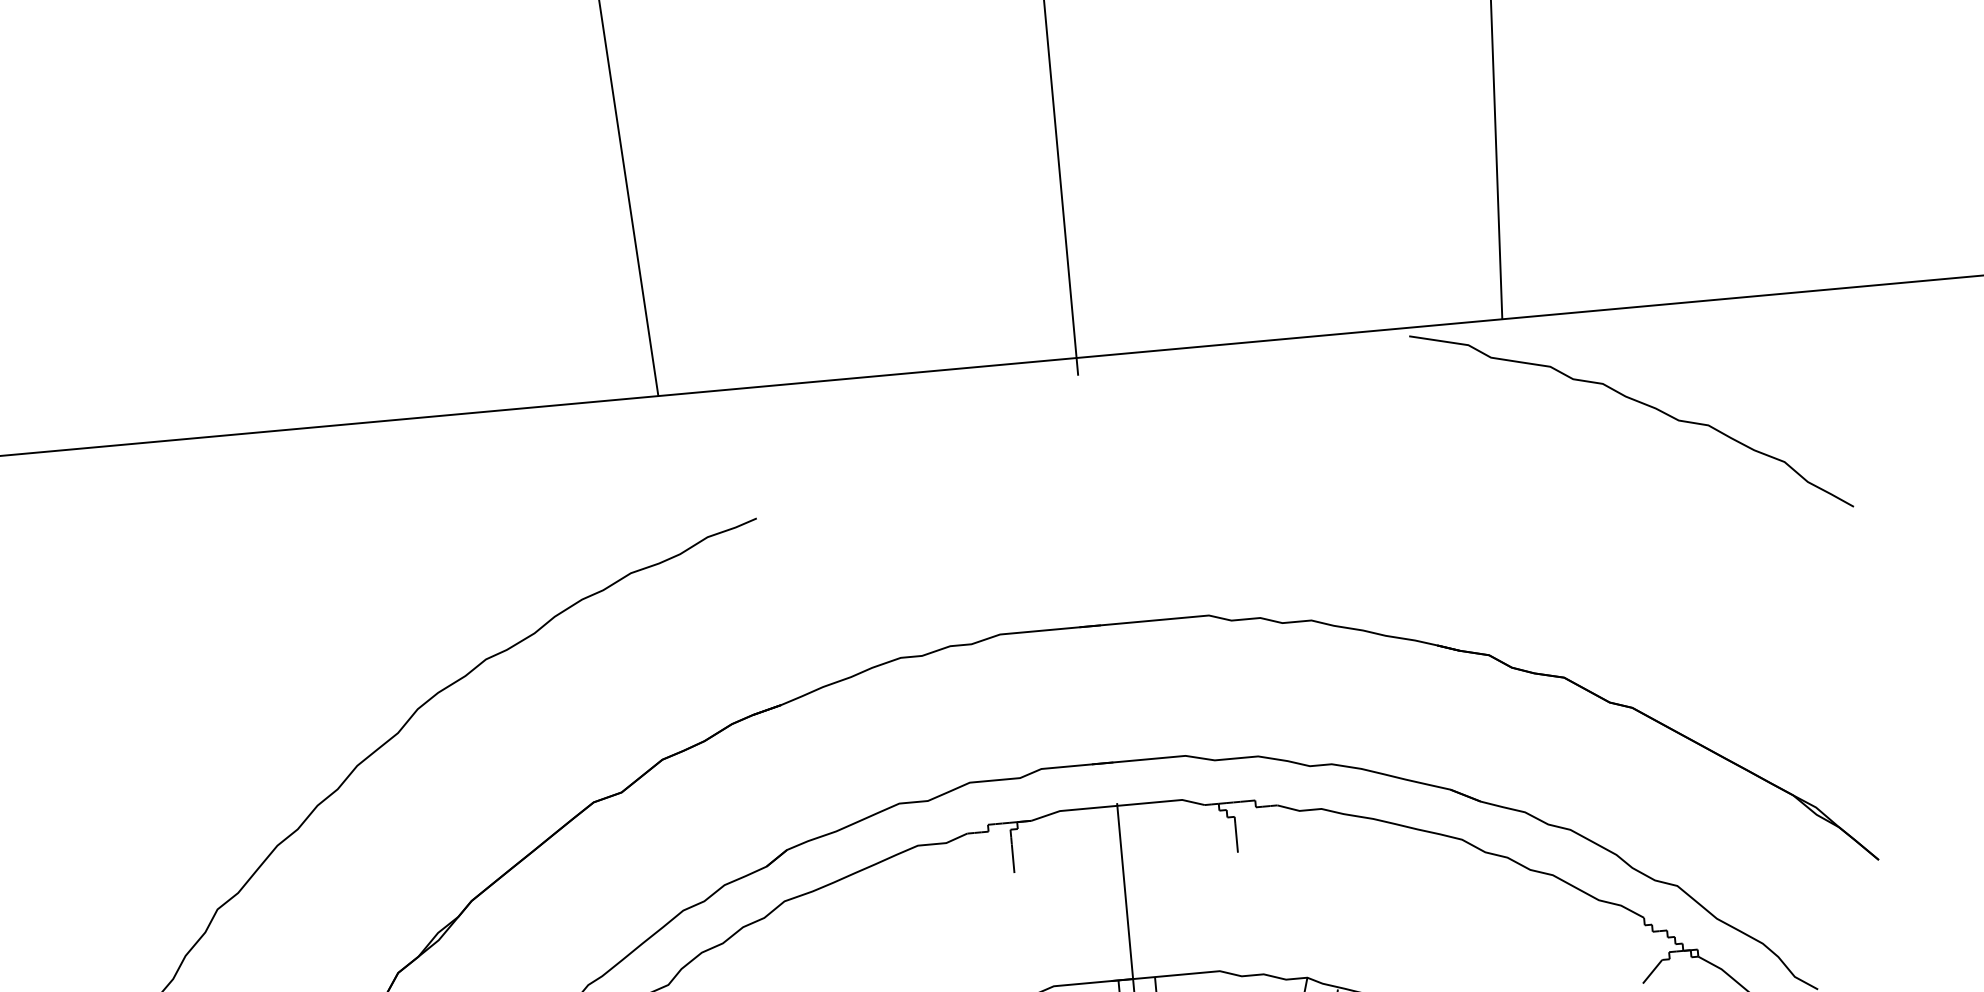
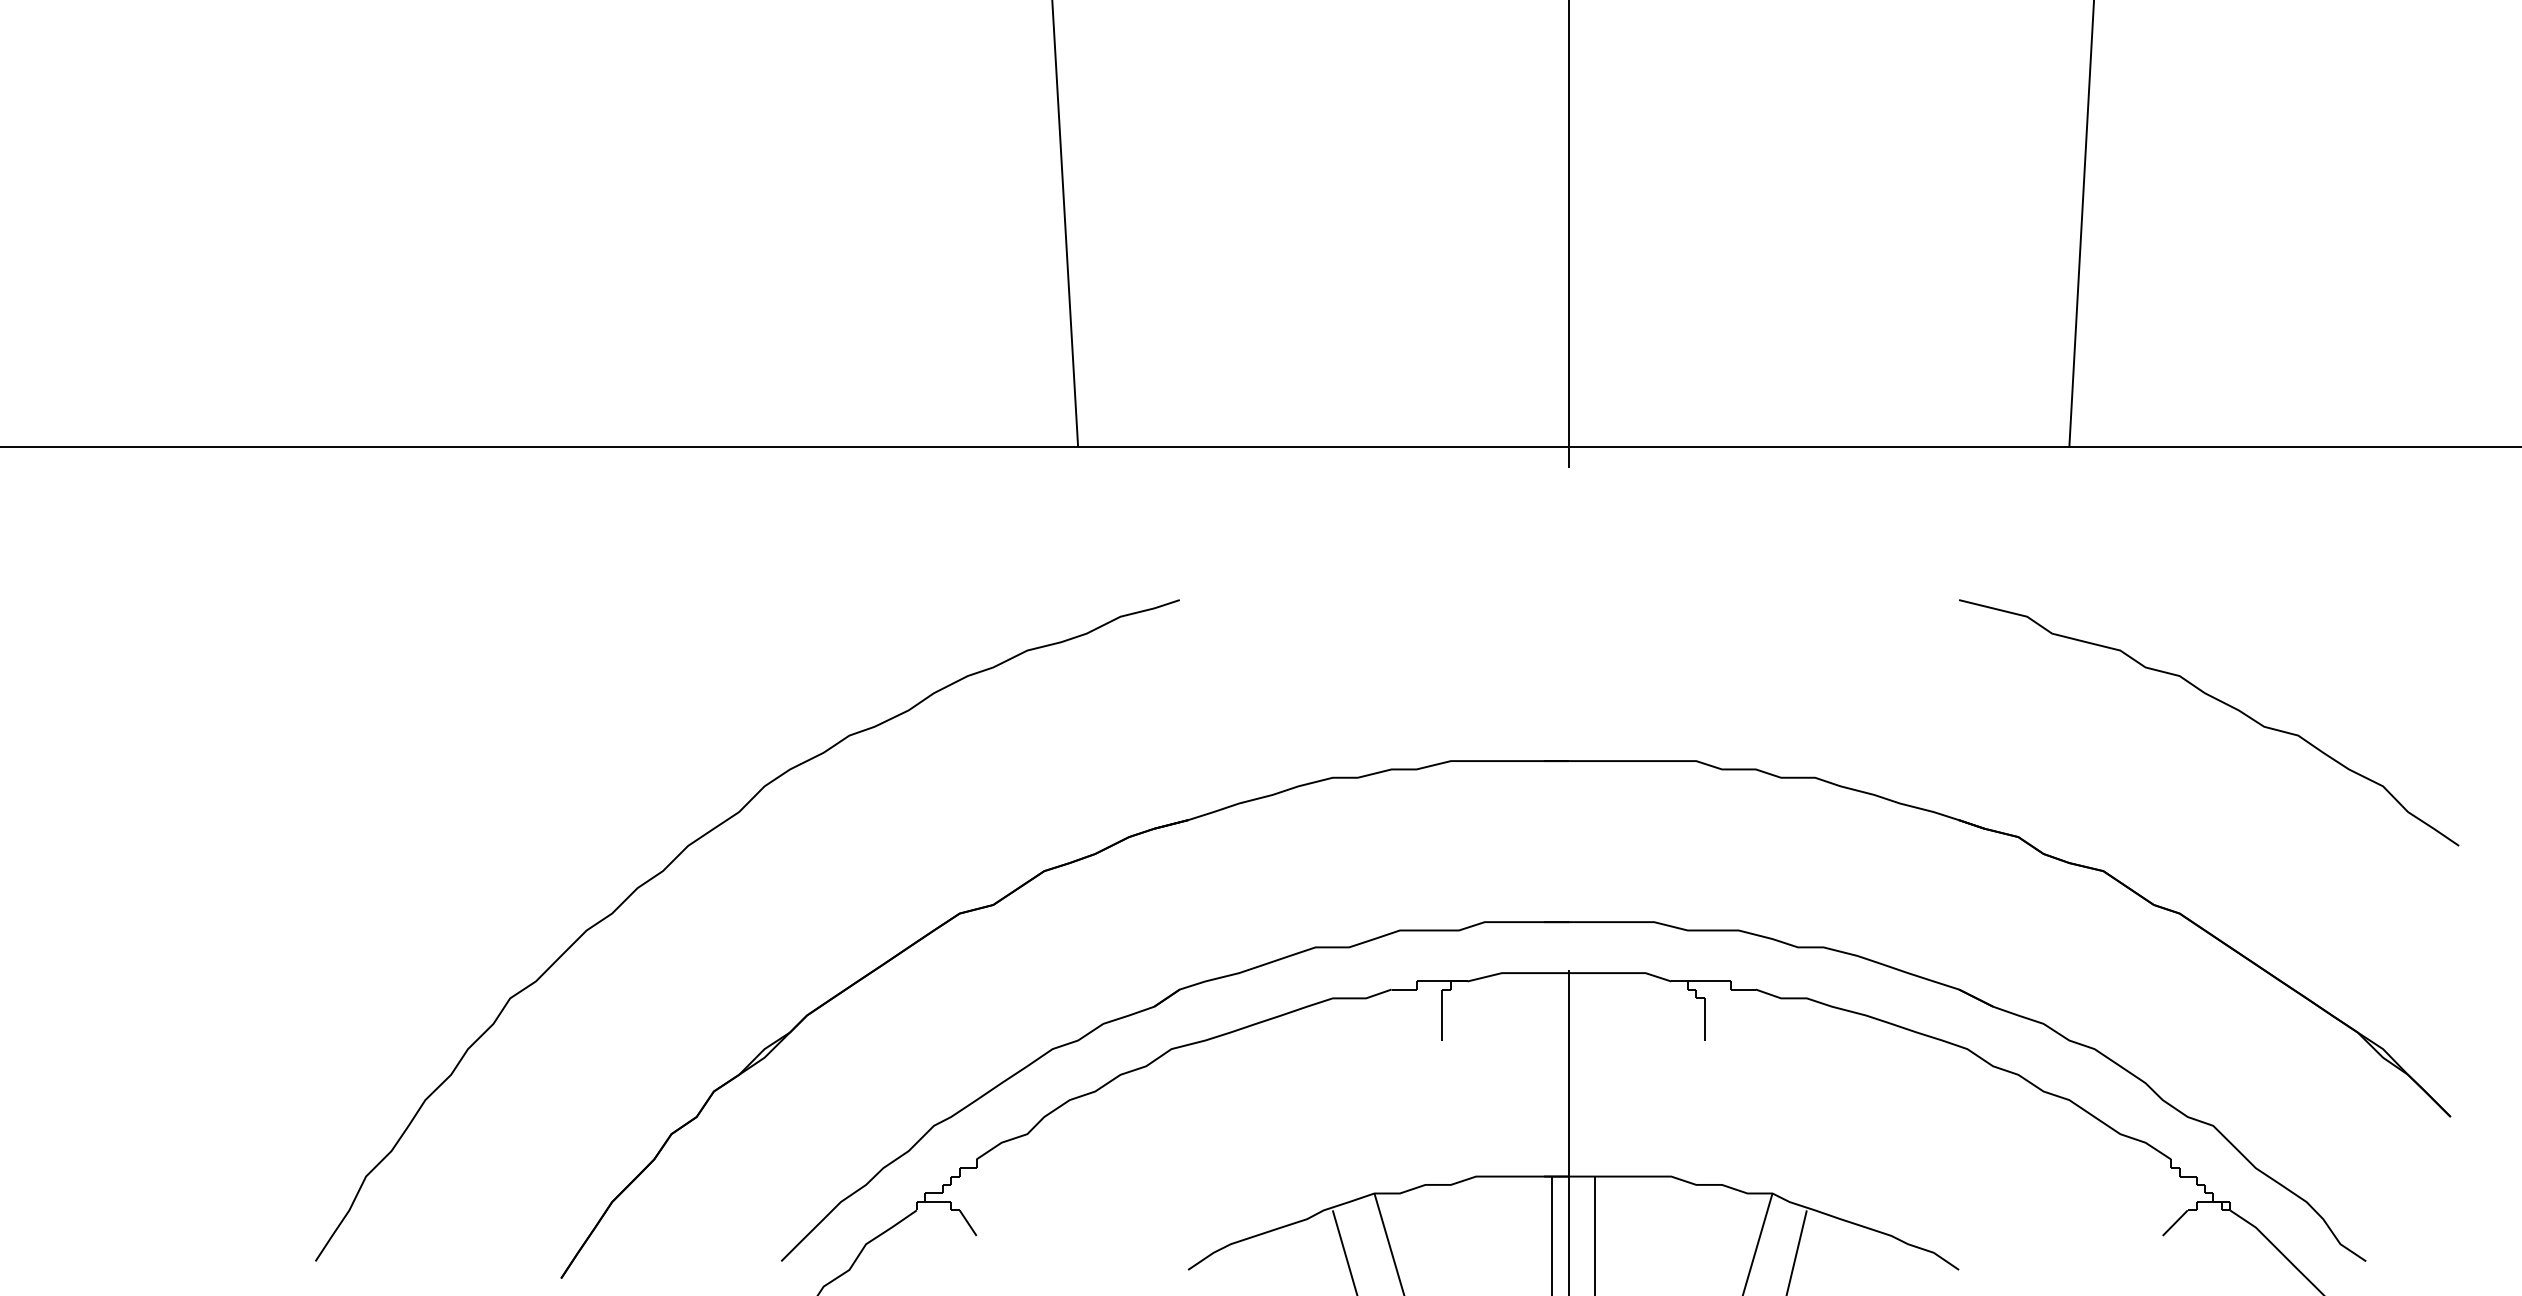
curve: (1639, 403) -> (2220, 702), moved

